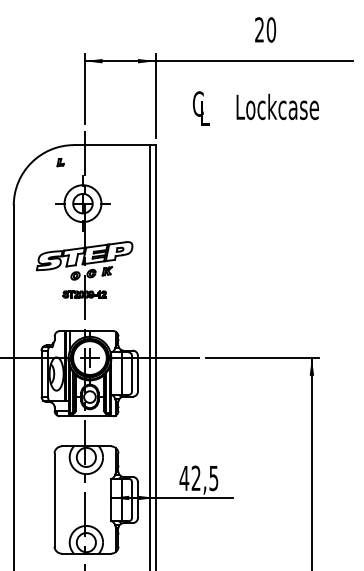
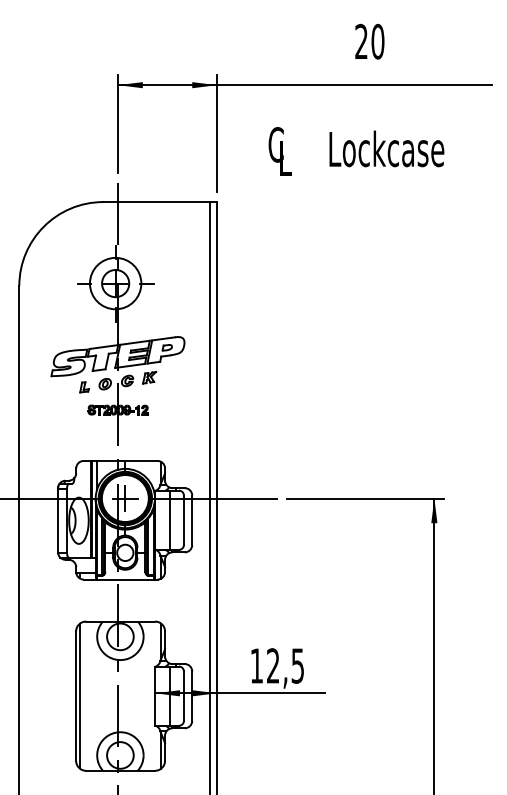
part: (60, 162) -> (84, 387), moved
text: (184, 478) -> (256, 665), 42,5 -> 12,5
line: (57, 499) -> (79, 695), added

